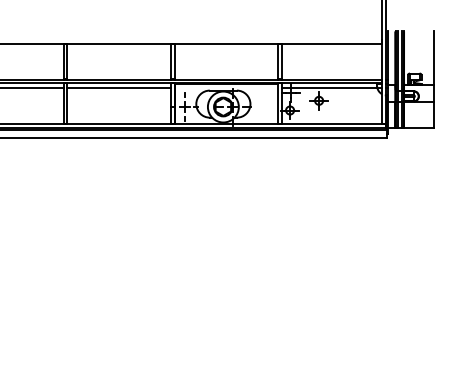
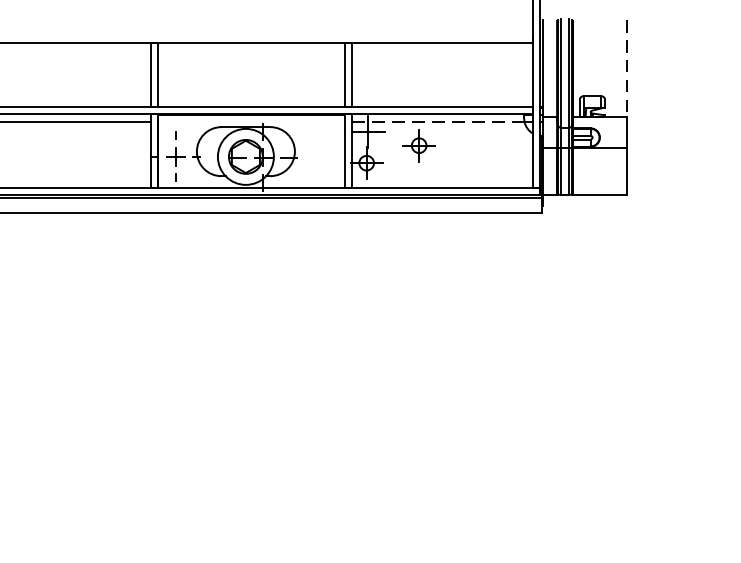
line: (434, 58) -> (628, 69), solid -> dashed
line: (329, 87) -> (438, 121), solid -> dashed

